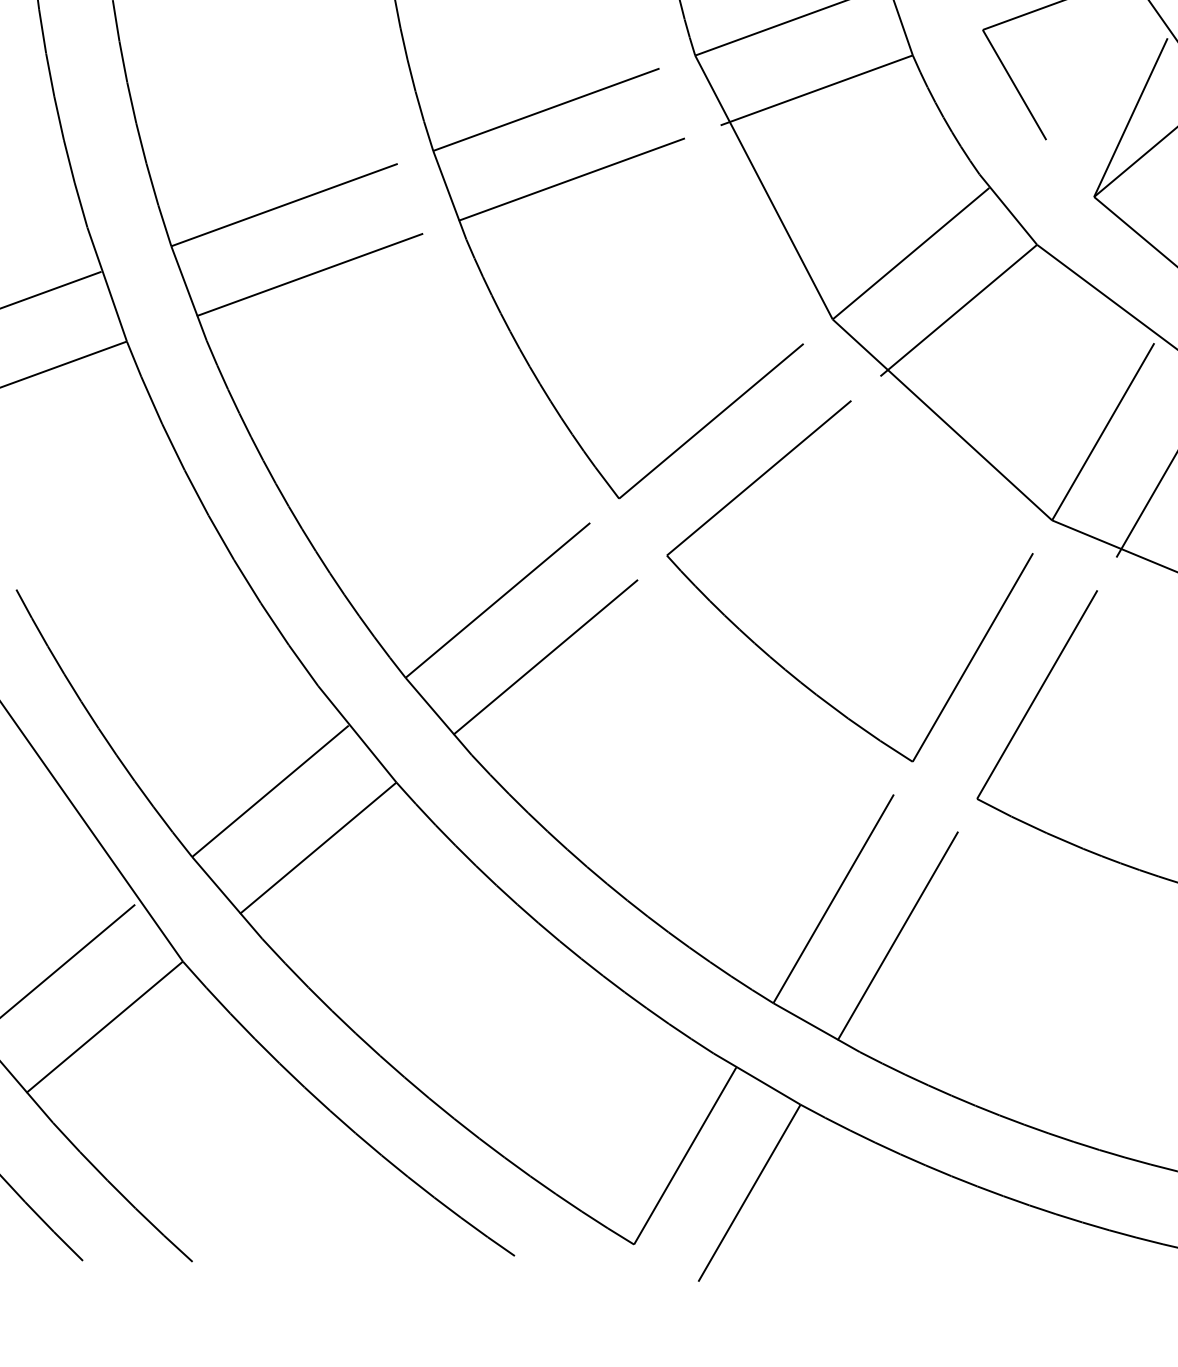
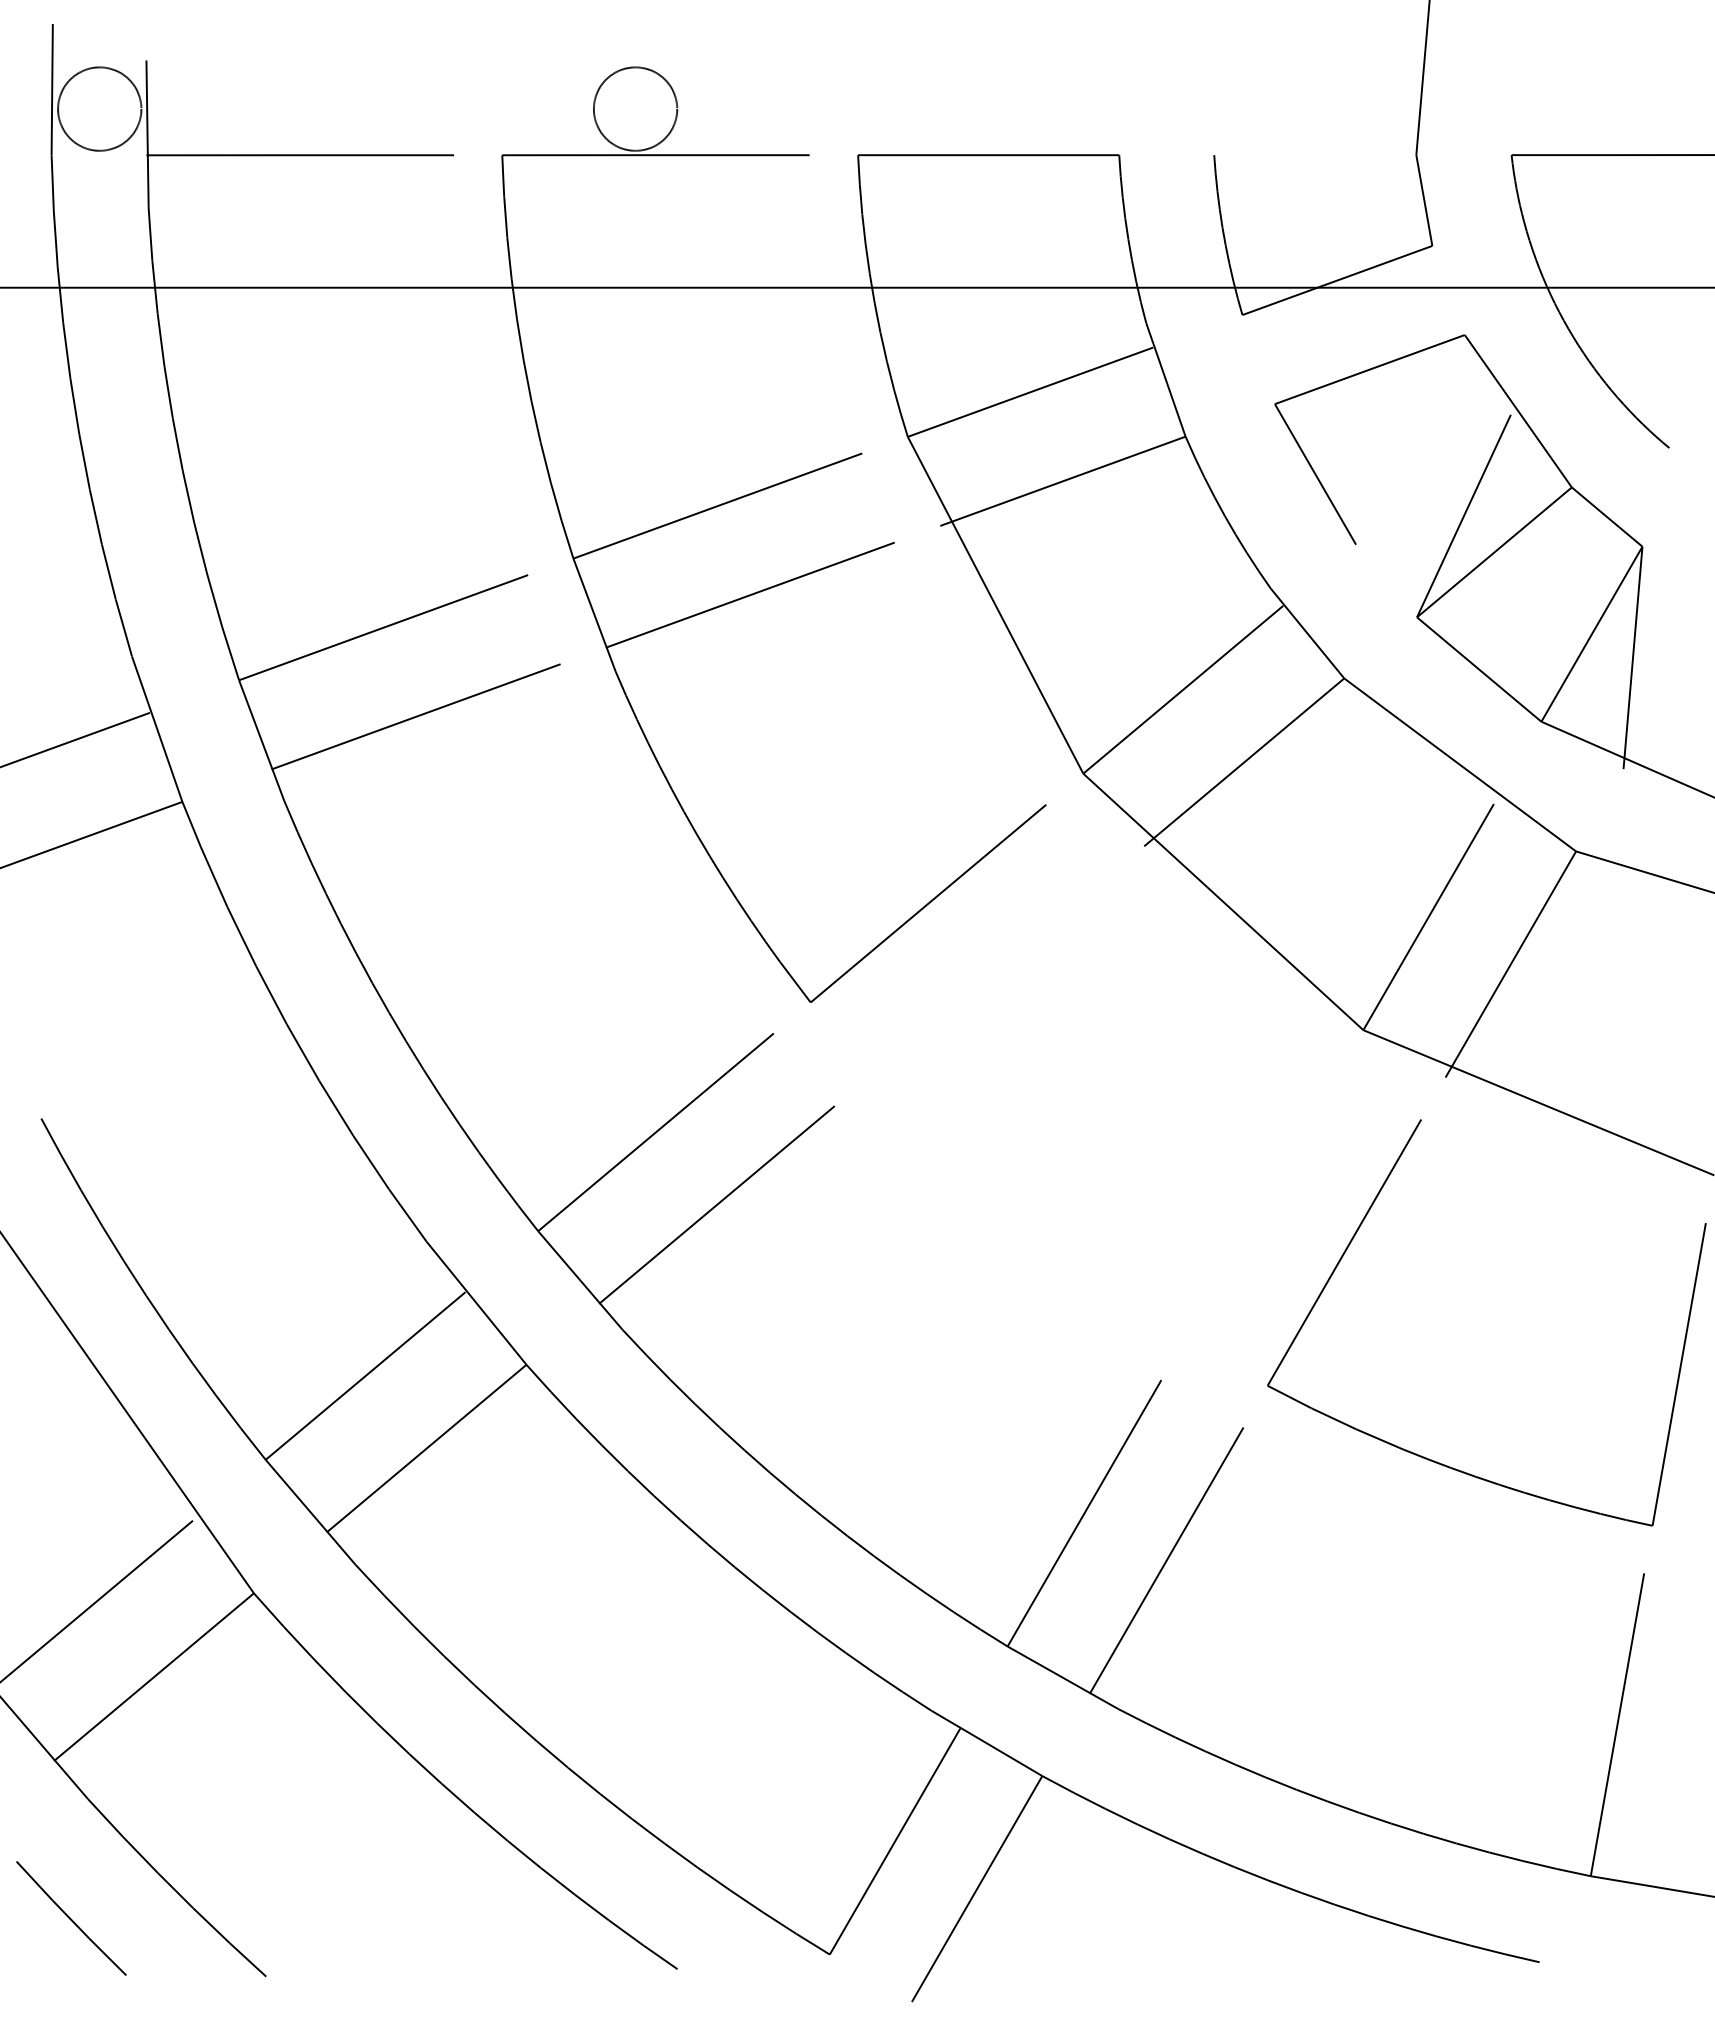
part: (781, 665) -> (1018, 1215), removed

